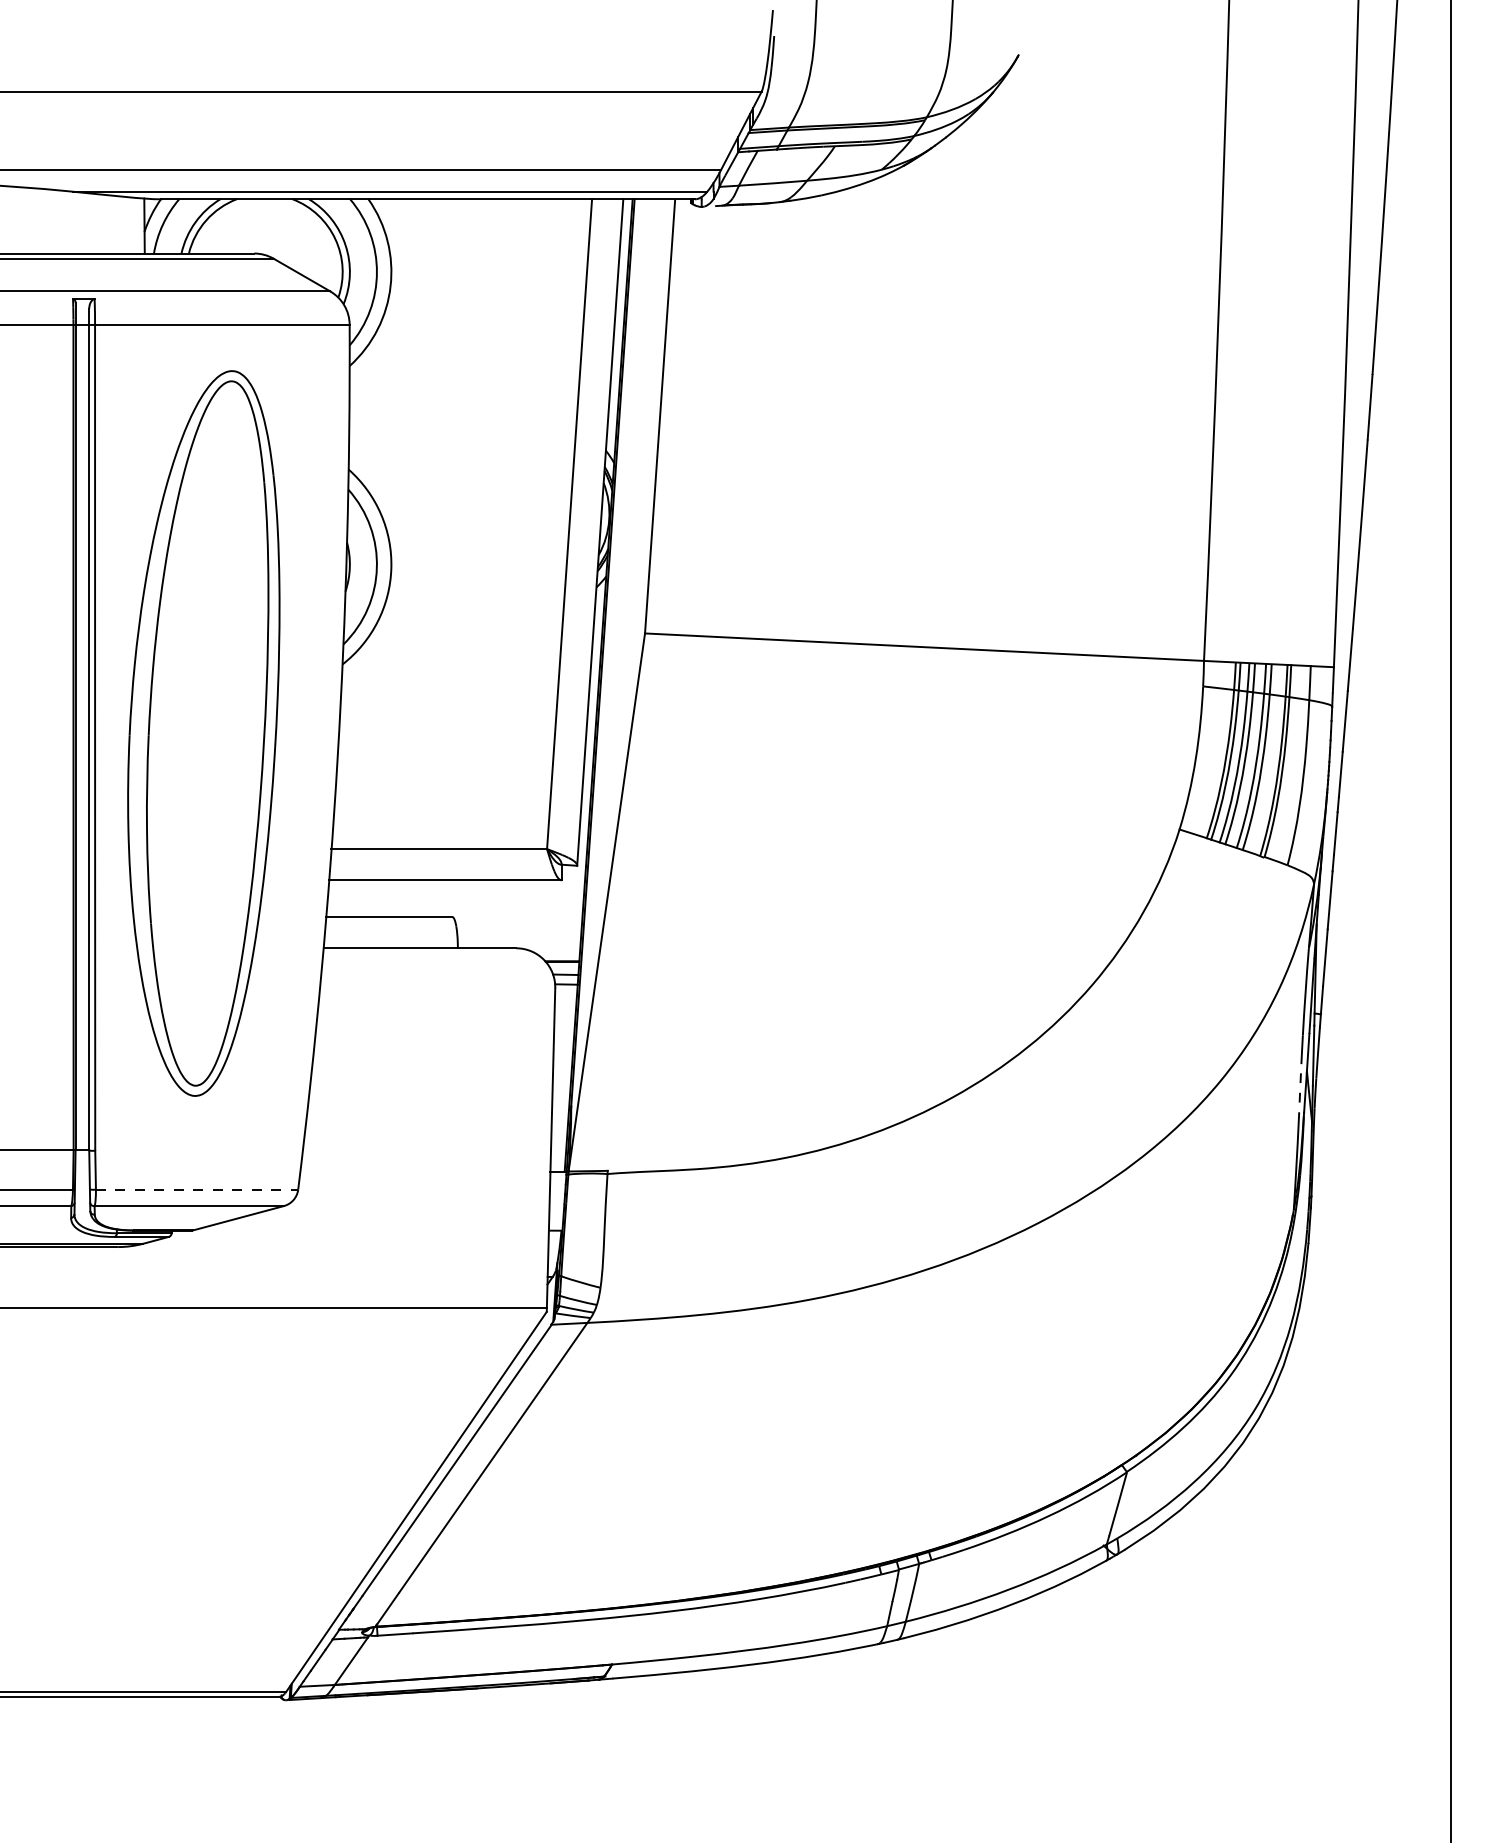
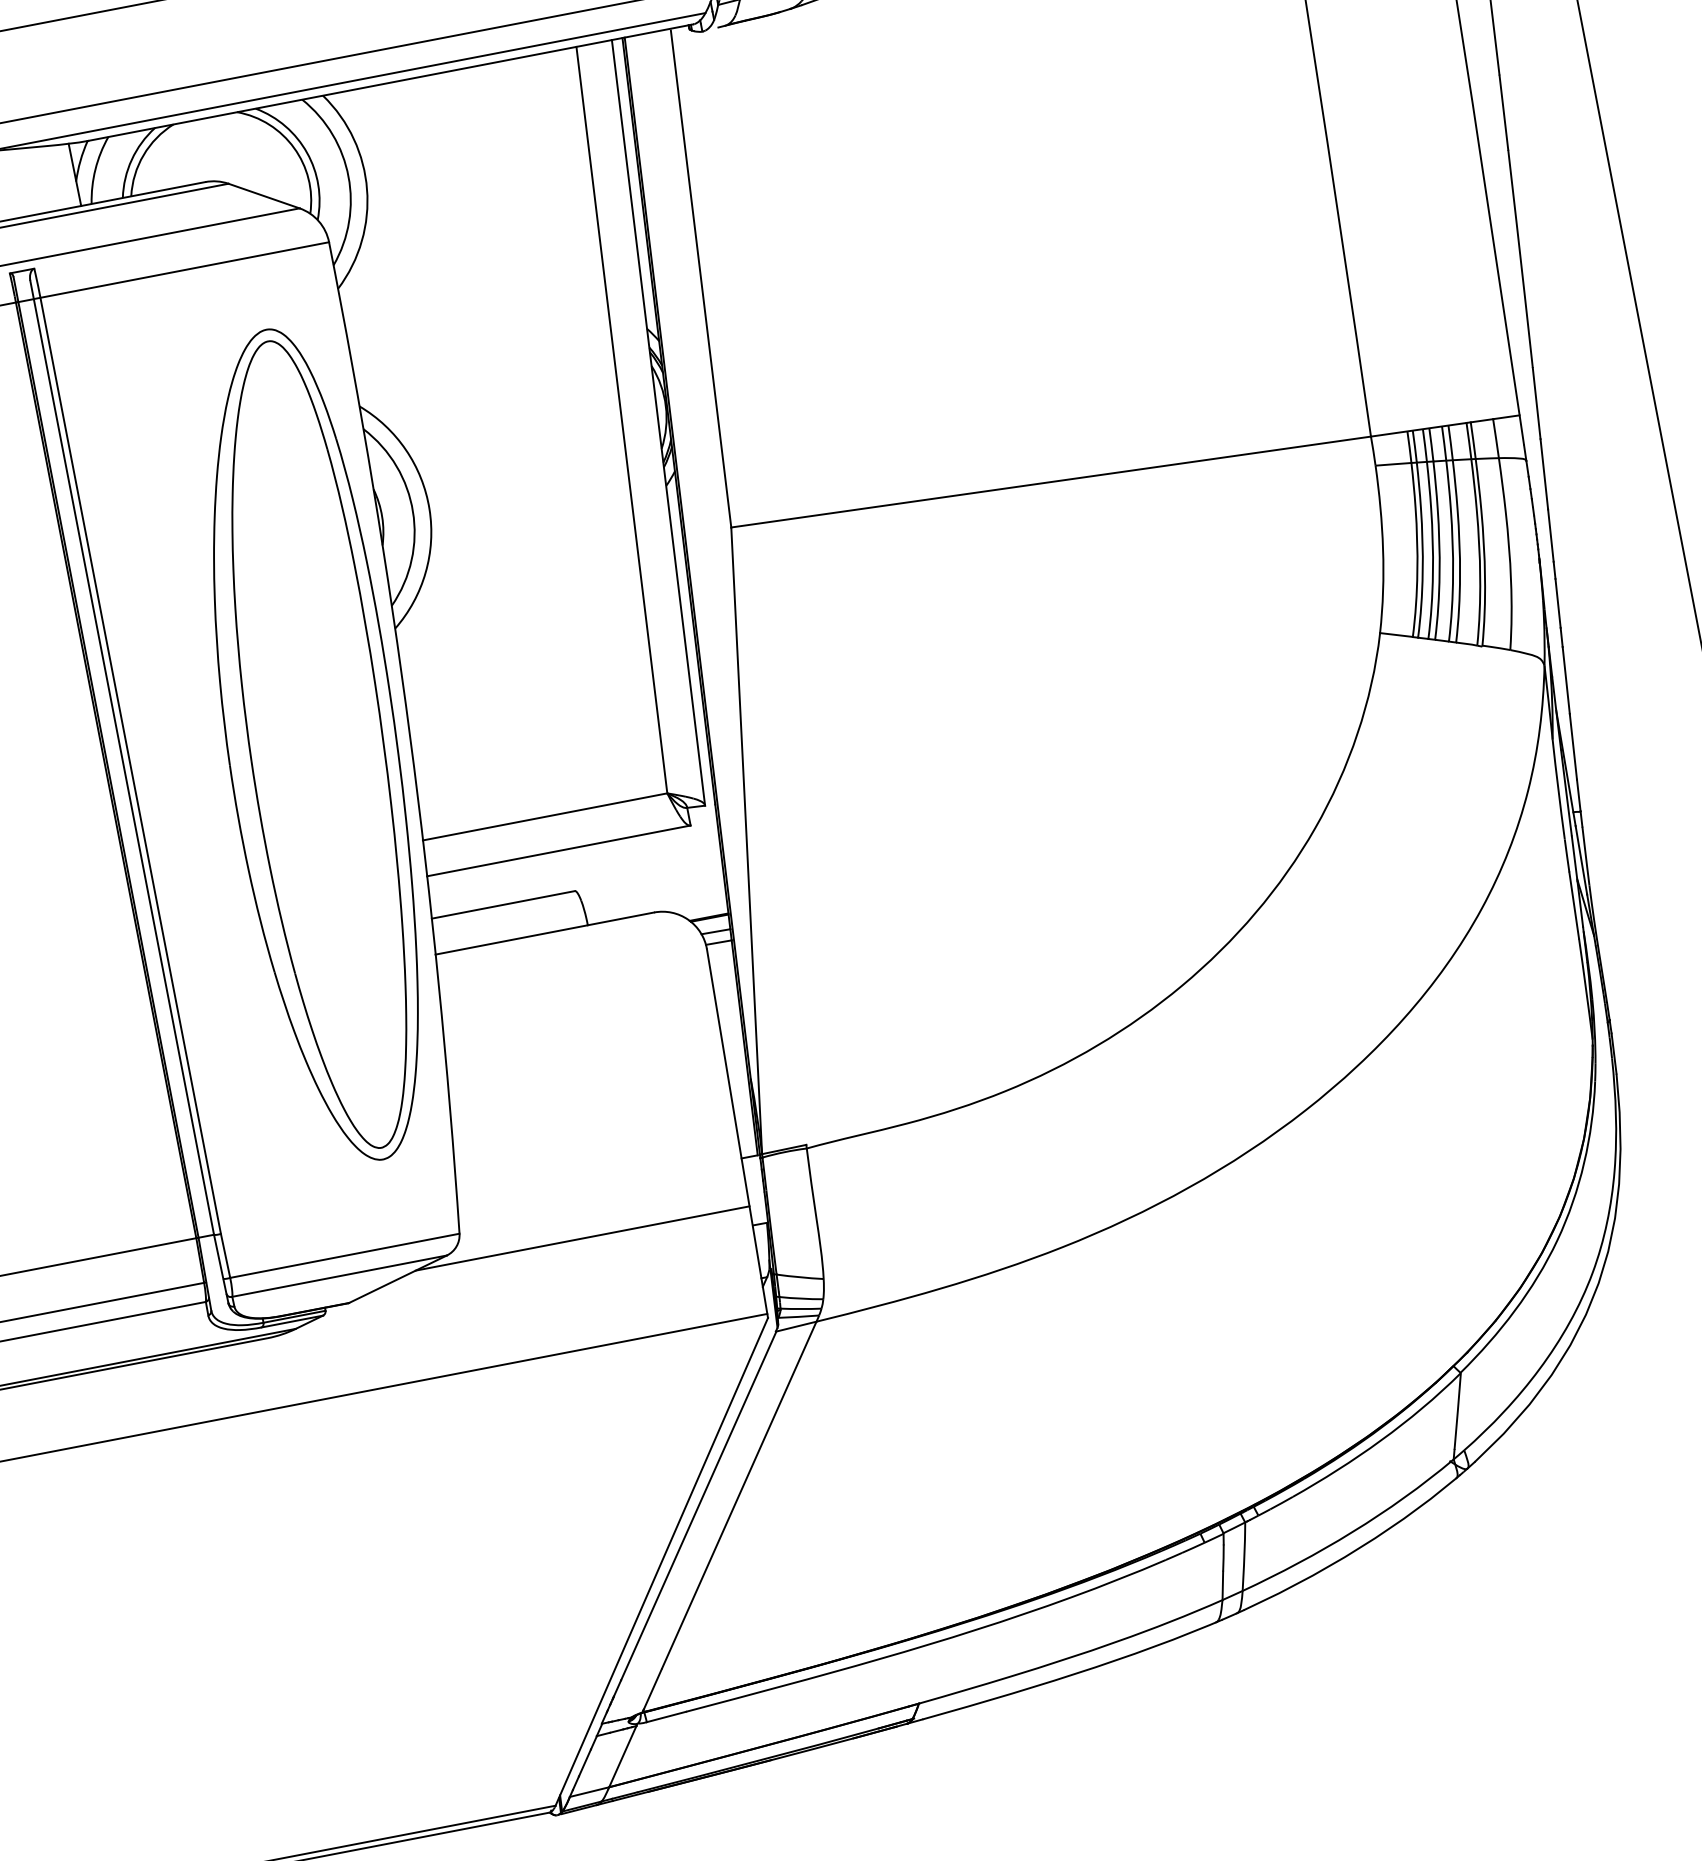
part: (203, 733) -> (313, 746), moved
line: (1300, 1093) -> (1574, 905), dashed -> solid
line: (197, 1189) -> (345, 1255), dashed -> solid
line: (401, 1213) -> (581, 1238), added

